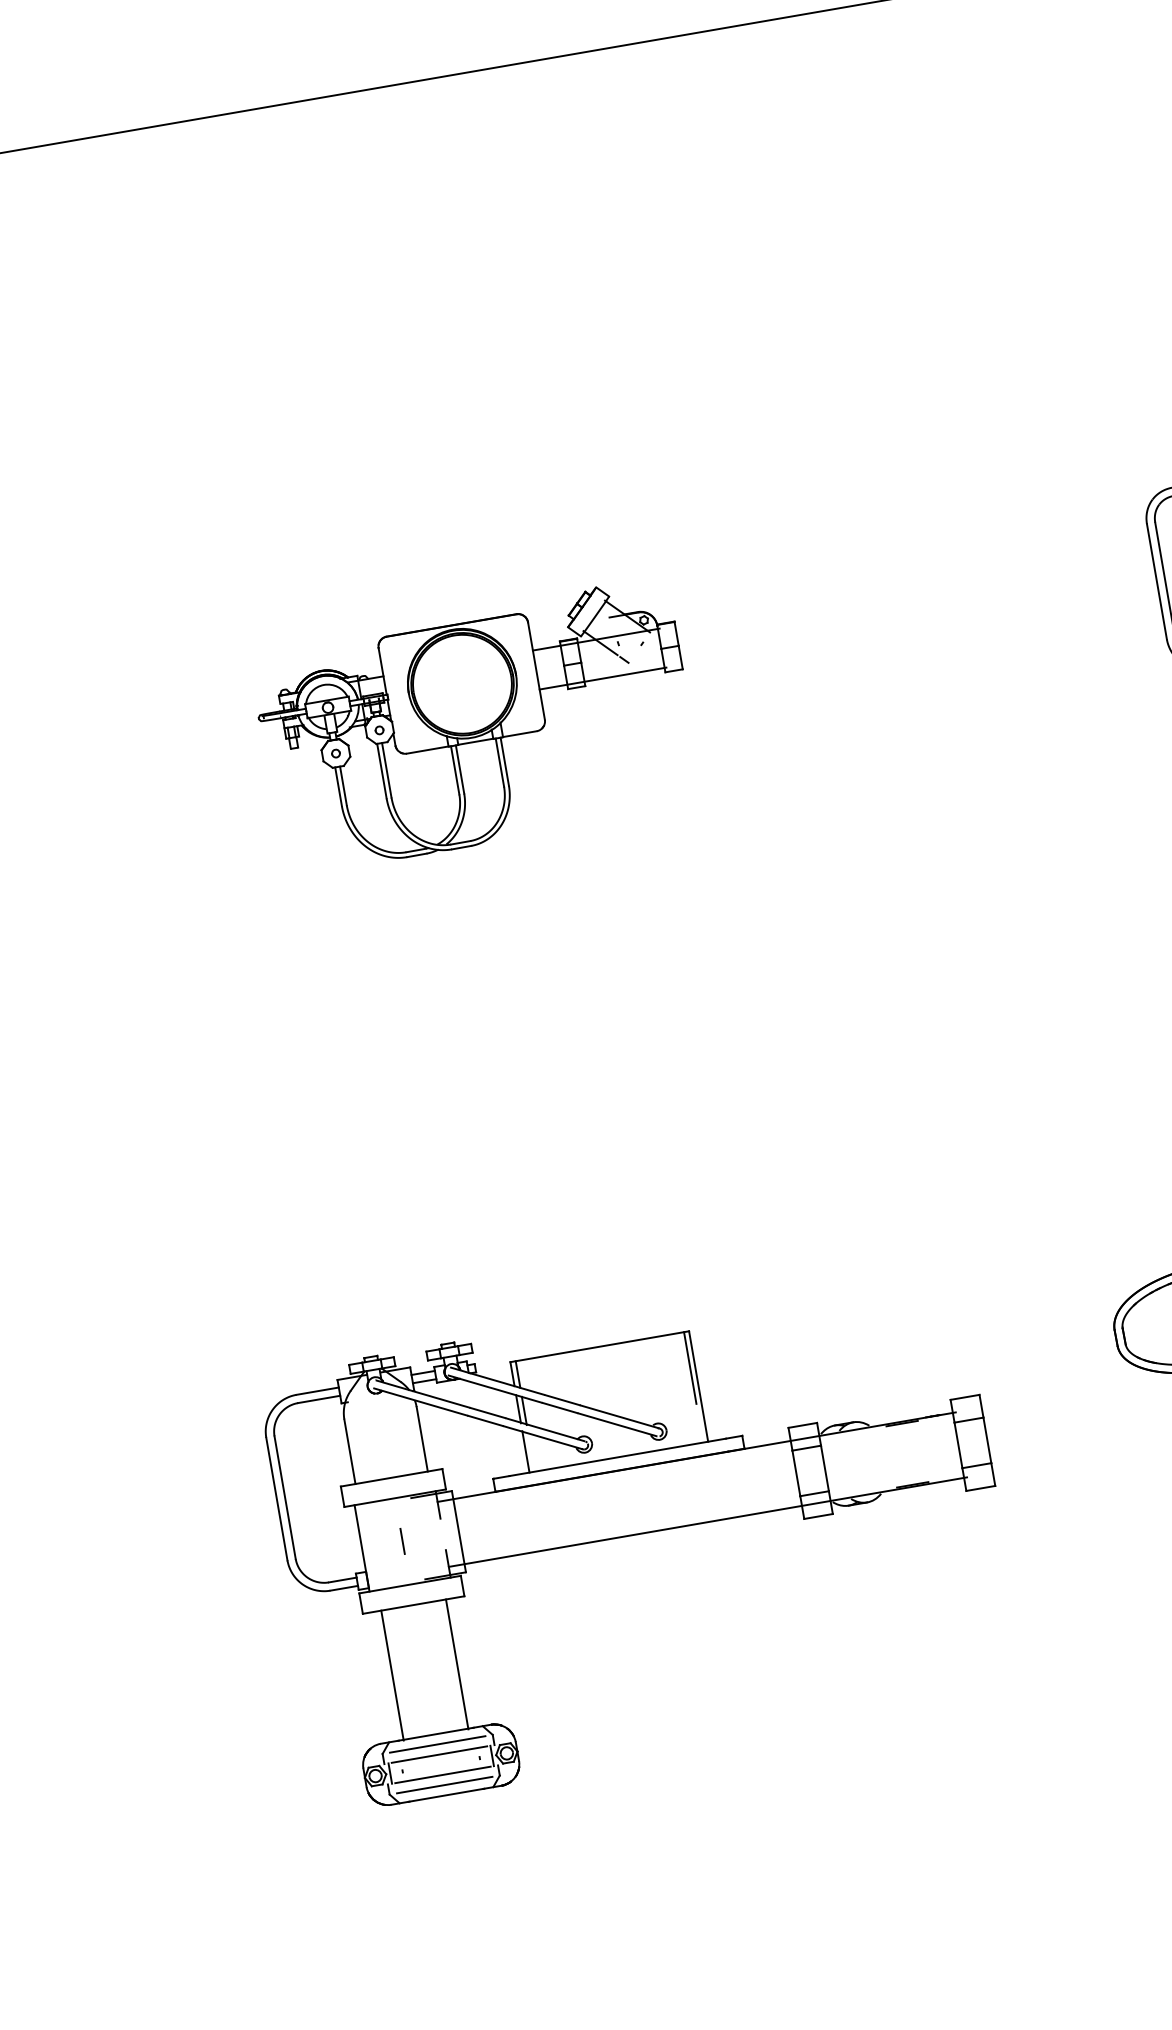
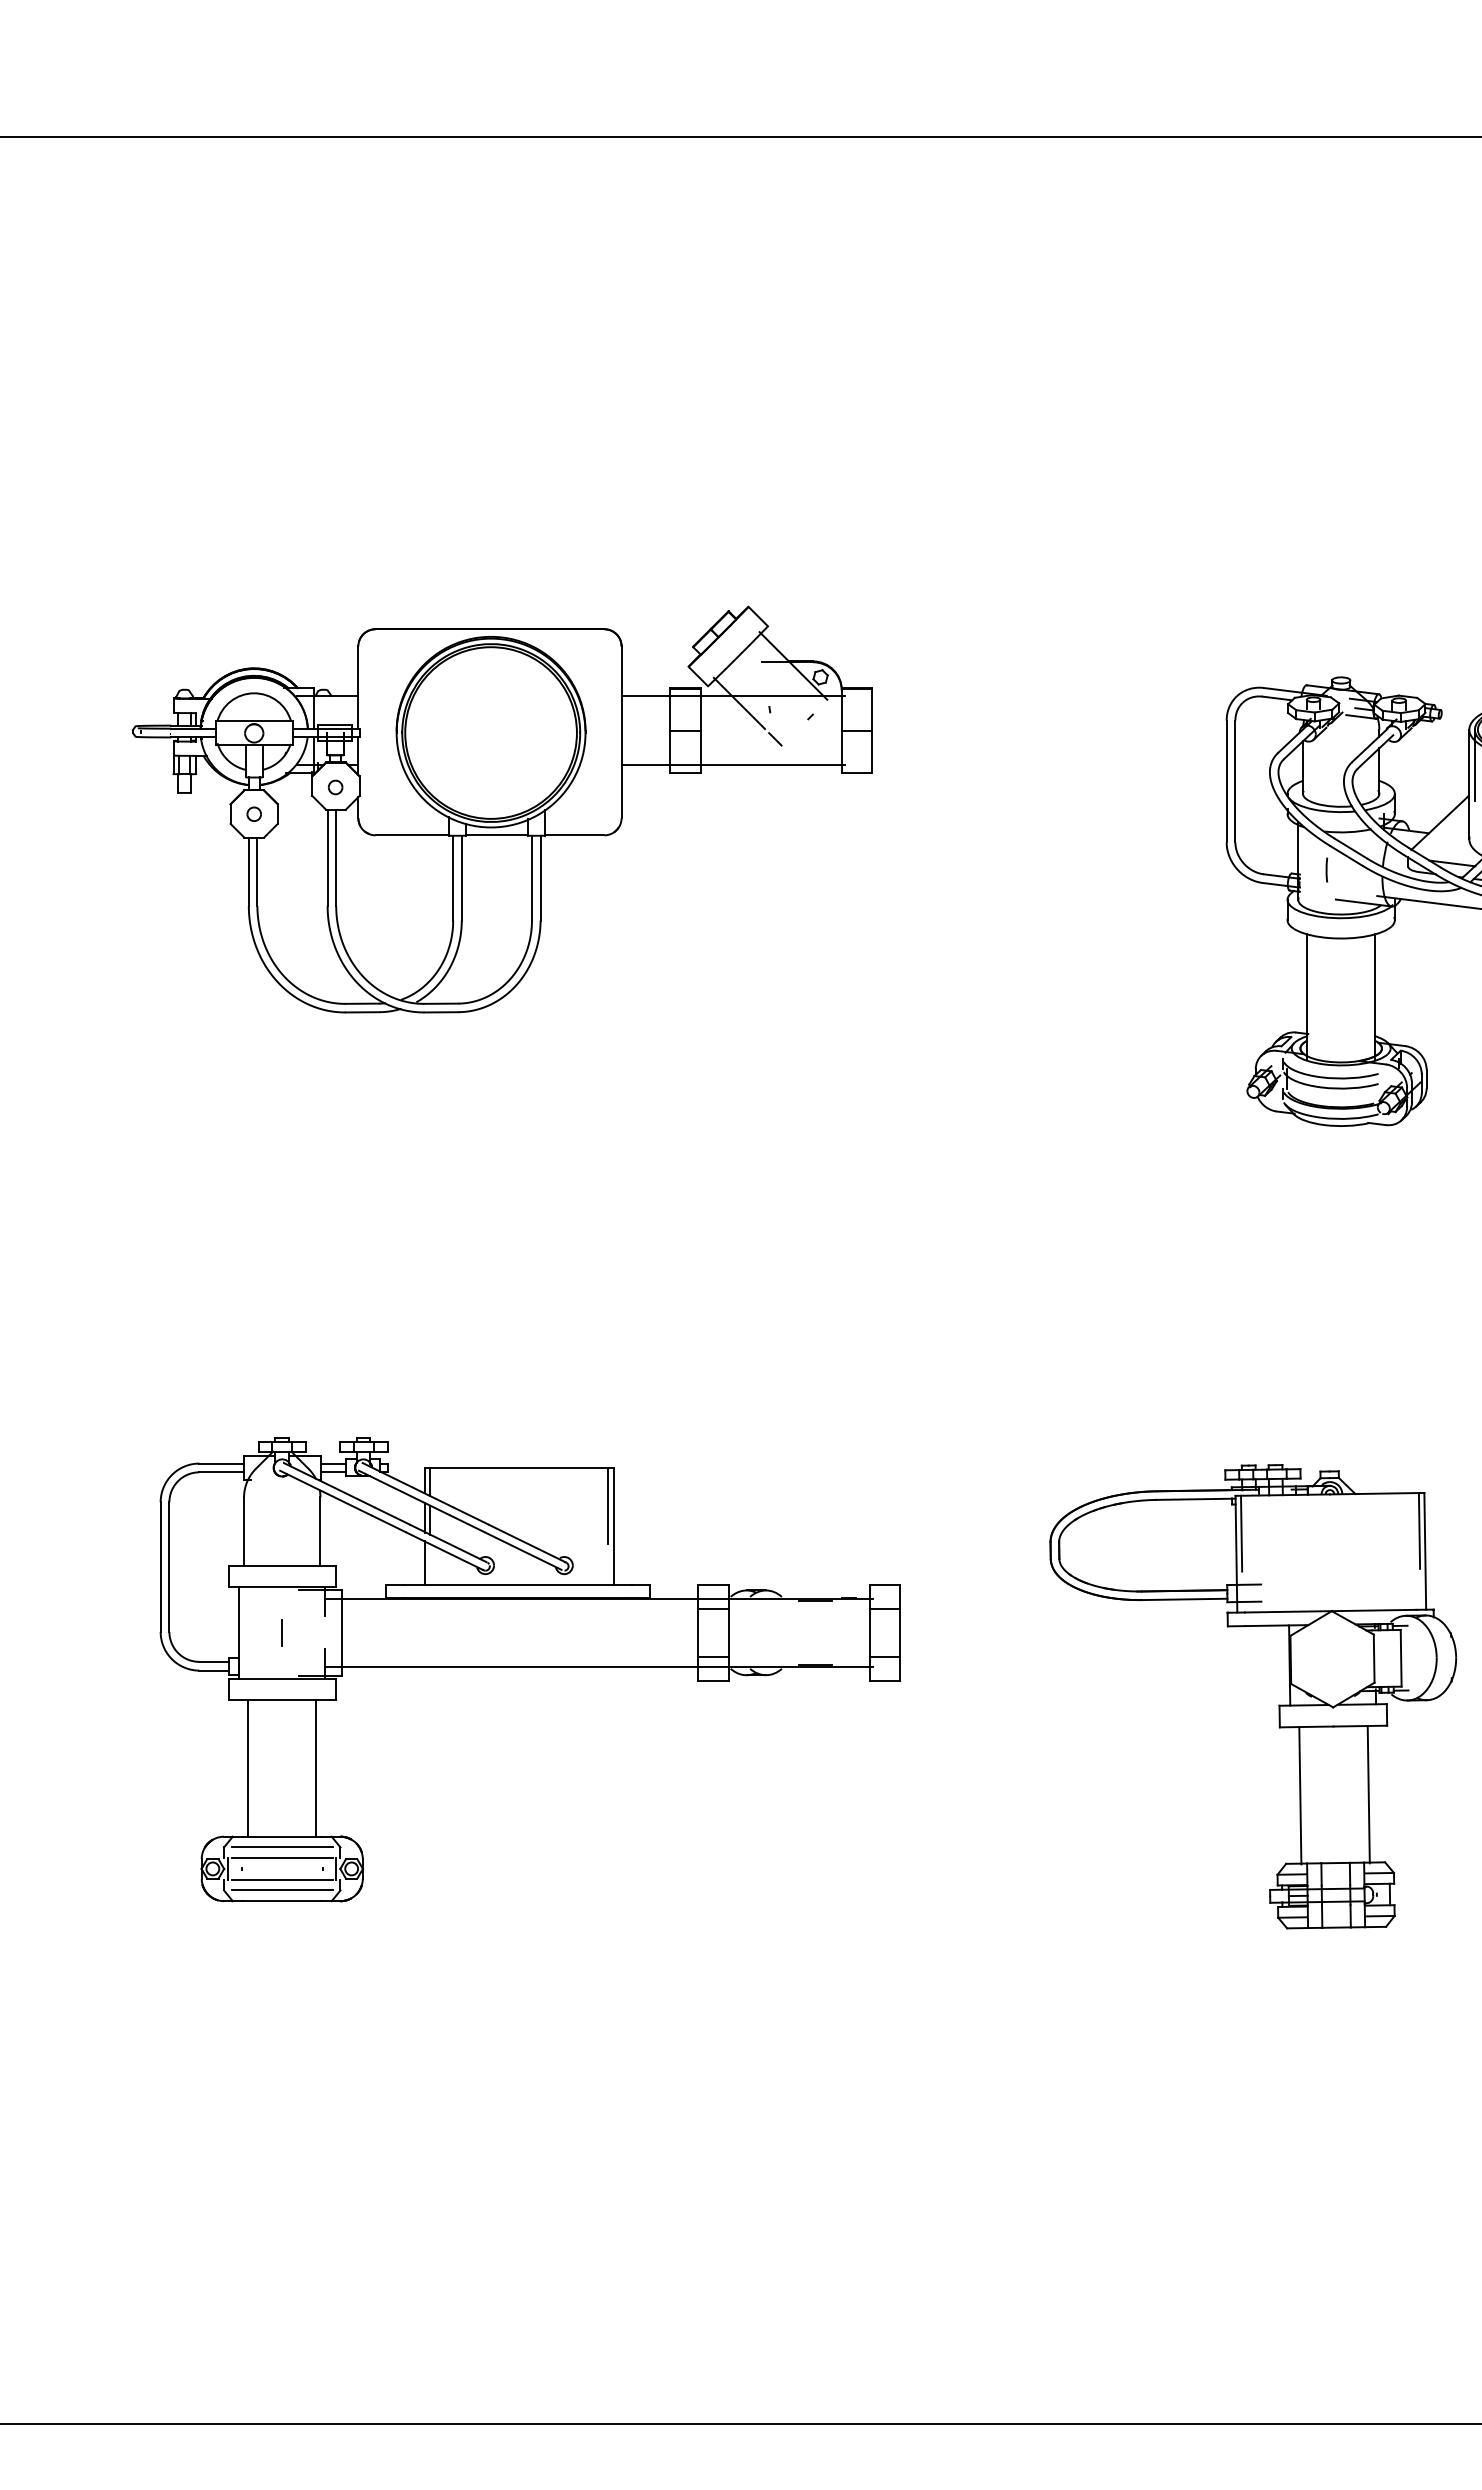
part: (476, 726) -> (502, 809), size x1.67

